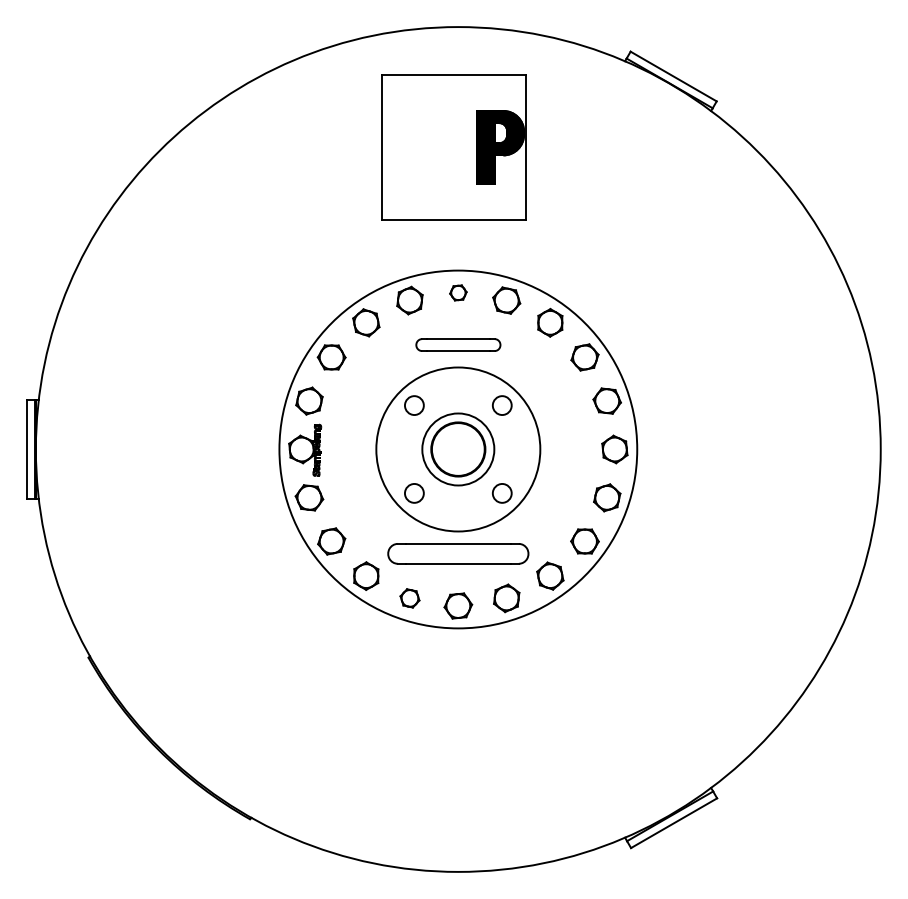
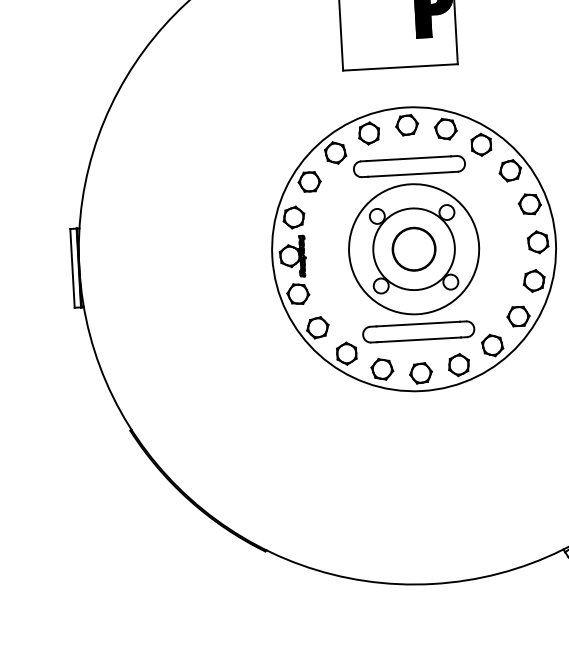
part: (458, 292) -> (407, 124), size x1.67
part: (458, 344) -> (409, 166), size x1.67
circle: (457, 449) -> (413, 249), size x1.43
part: (409, 598) -> (381, 369), size x1.43

